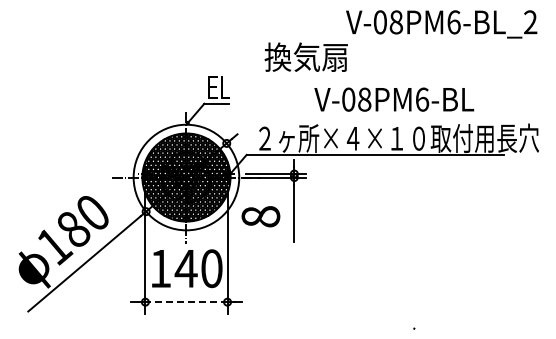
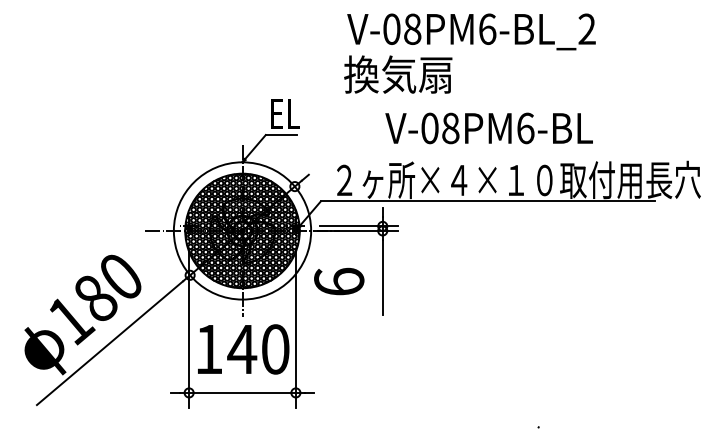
text: (441, 24) -> (471, 32), moved
text: (394, 99) -> (489, 128), moved
text: (260, 216) -> (338, 281), 8 -> 6
line: (185, 302) -> (241, 393), dashed -> solid

